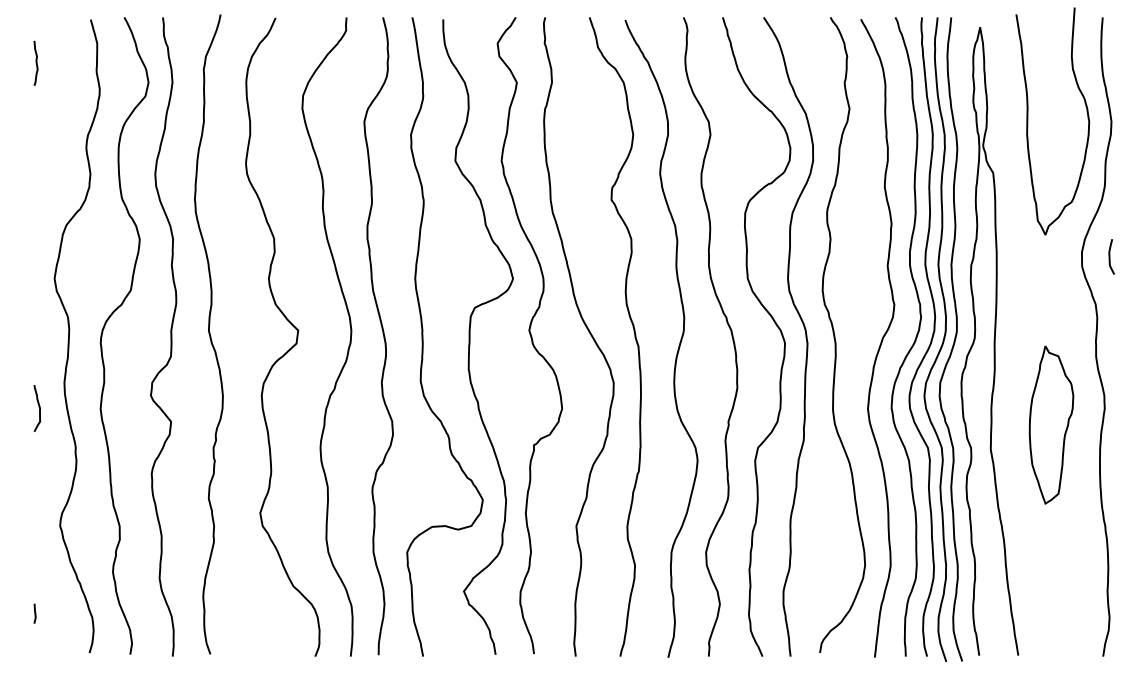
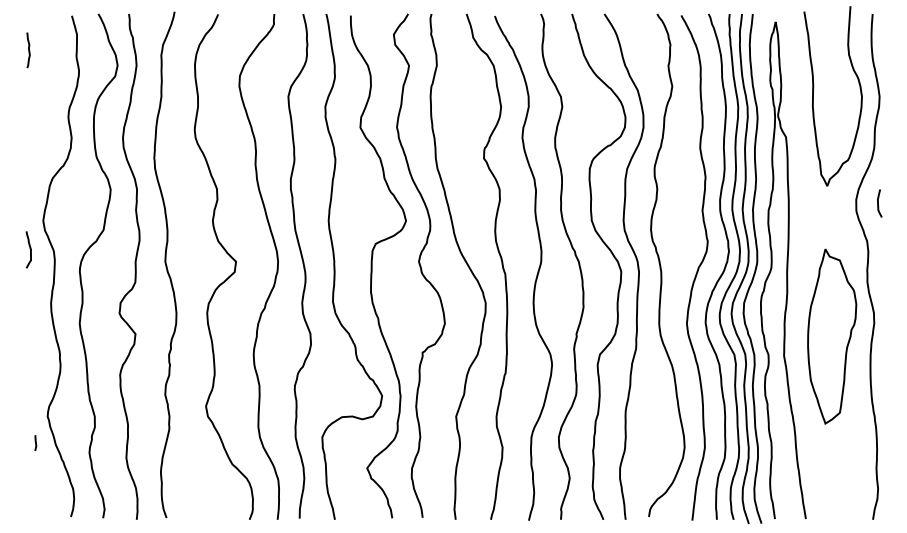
curve: (38, 407) -> (29, 249), moved
part: (1051, 424) -> (832, 336), size x1.4
line: (34, 613) -> (35, 442), moved

